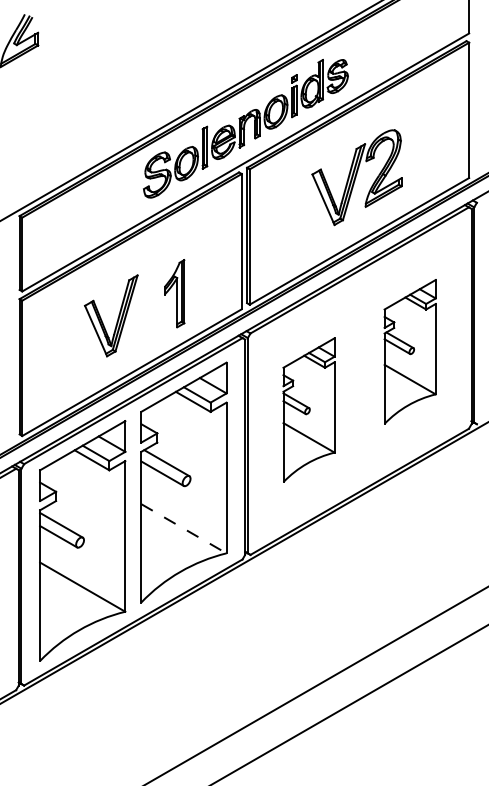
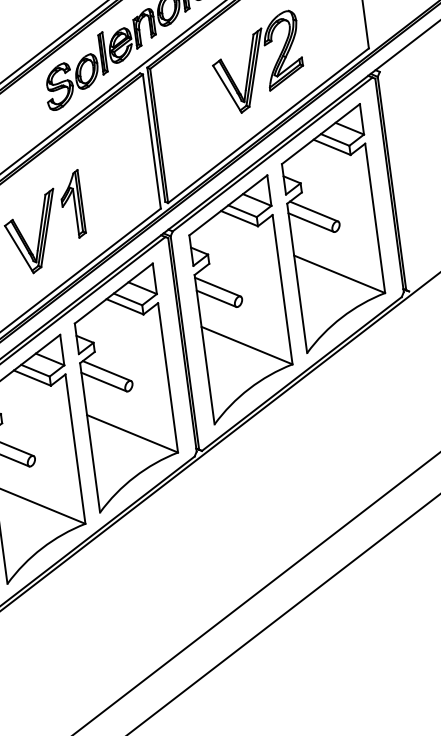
part: (174, 293) -> (72, 204), moved
part: (409, 351) -> (332, 228), size x1.67
part: (308, 409) -> (240, 299), size x1.67
line: (184, 529) -> (133, 434), dashed -> solid

